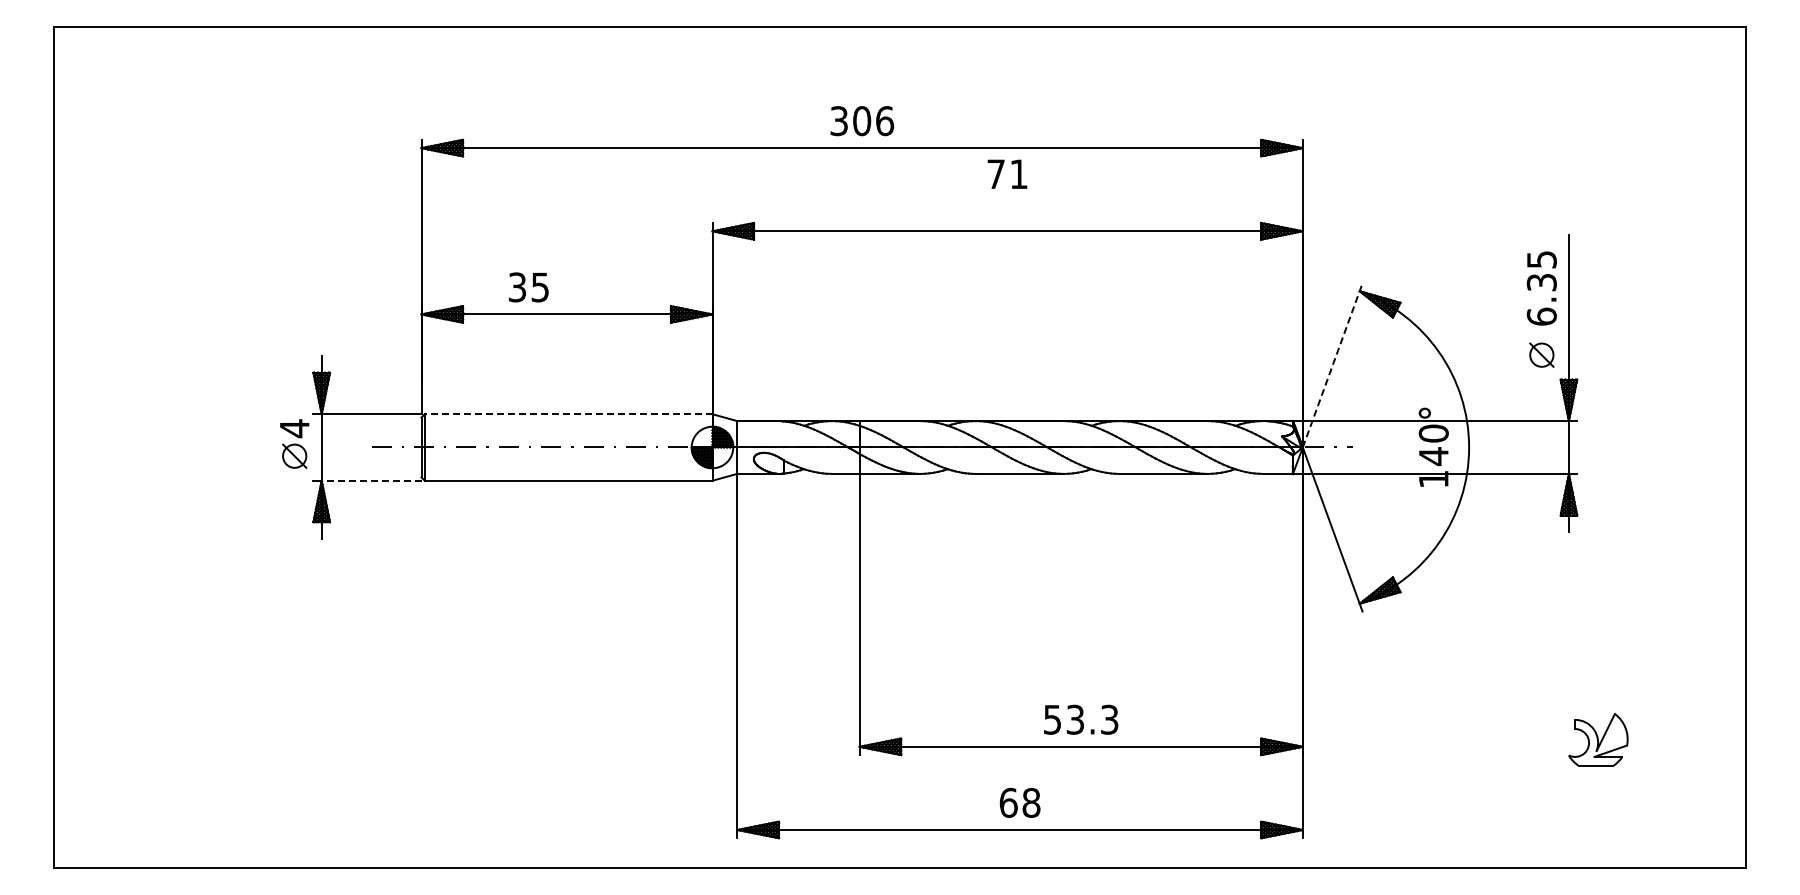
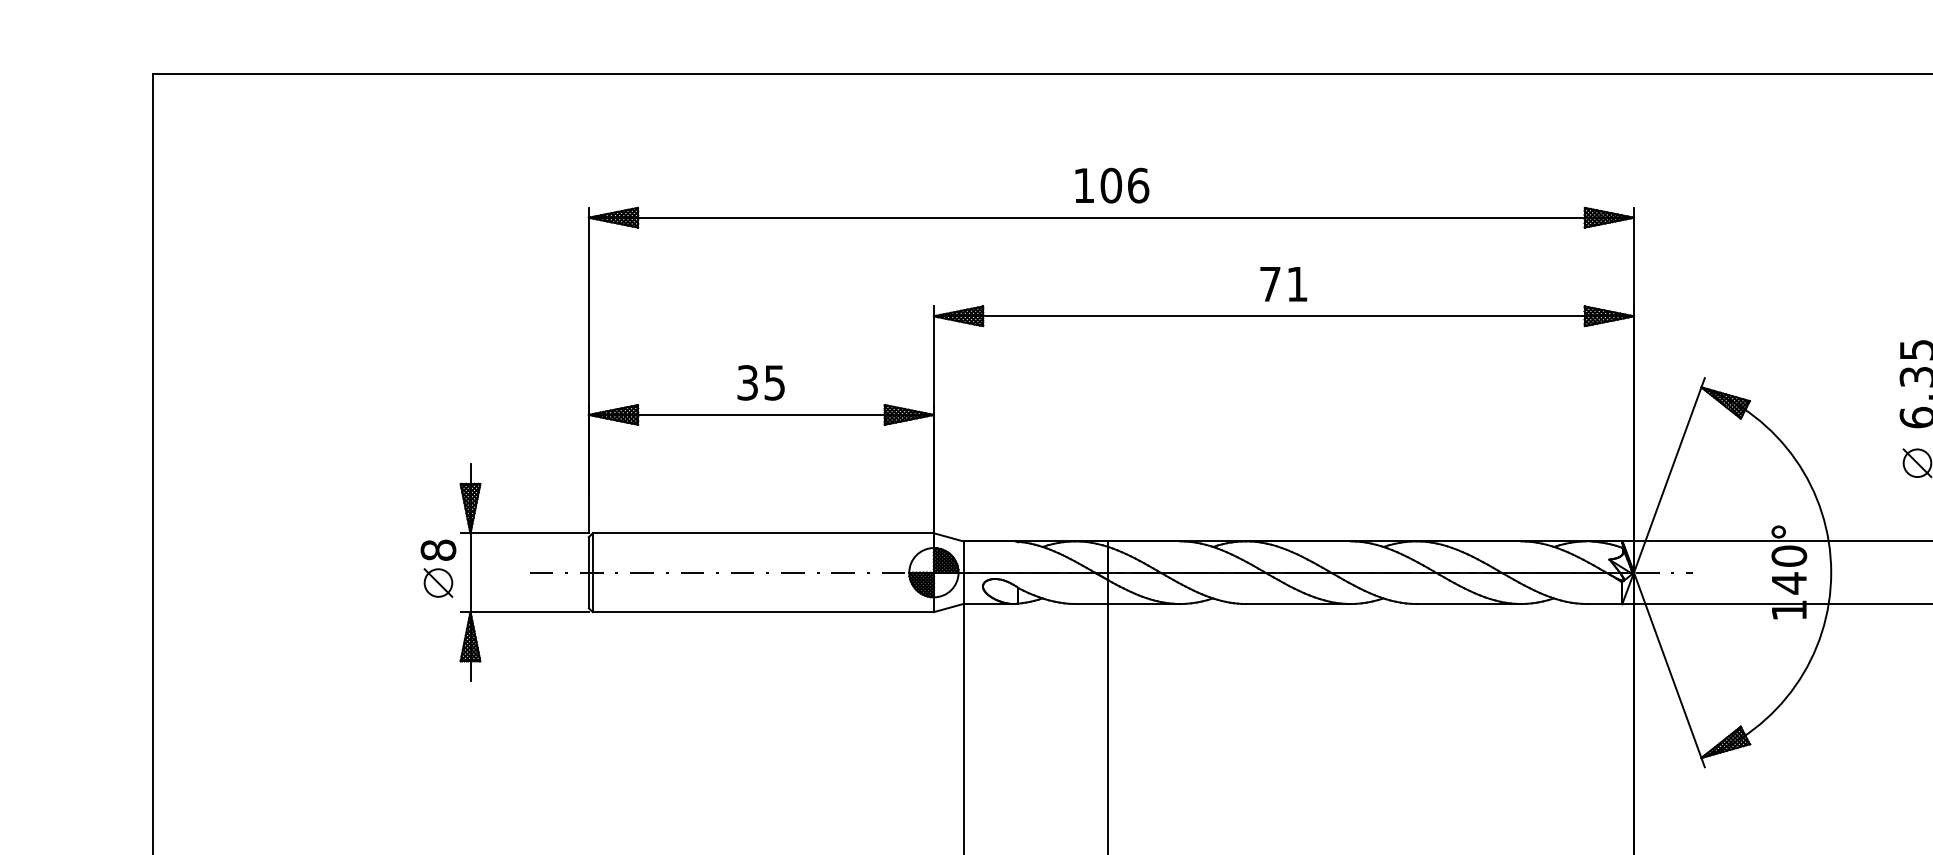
text: (838, 121) -> (1083, 186), 306 -> 106
text: (1007, 173) -> (1283, 283), moved
text: (528, 287) -> (760, 382), moved
line: (1332, 365) -> (1669, 475), dashed -> solid
line: (568, 414) -> (763, 533), dashed -> solid
text: (294, 428) -> (438, 550), 4 -> 8
line: (371, 480) -> (529, 611), dashed -> solid

